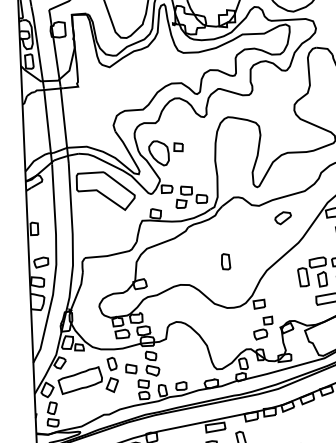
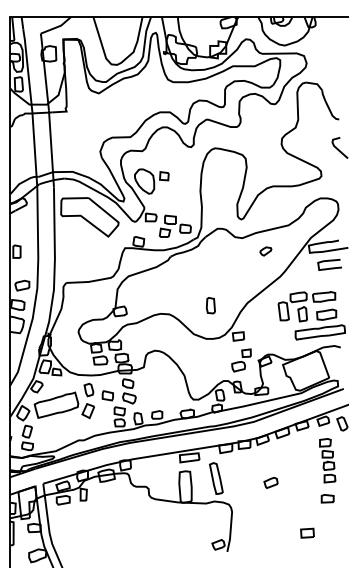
part: (282, 218) -> (265, 251), size x0.7
part: (225, 261) -> (210, 305), moved

